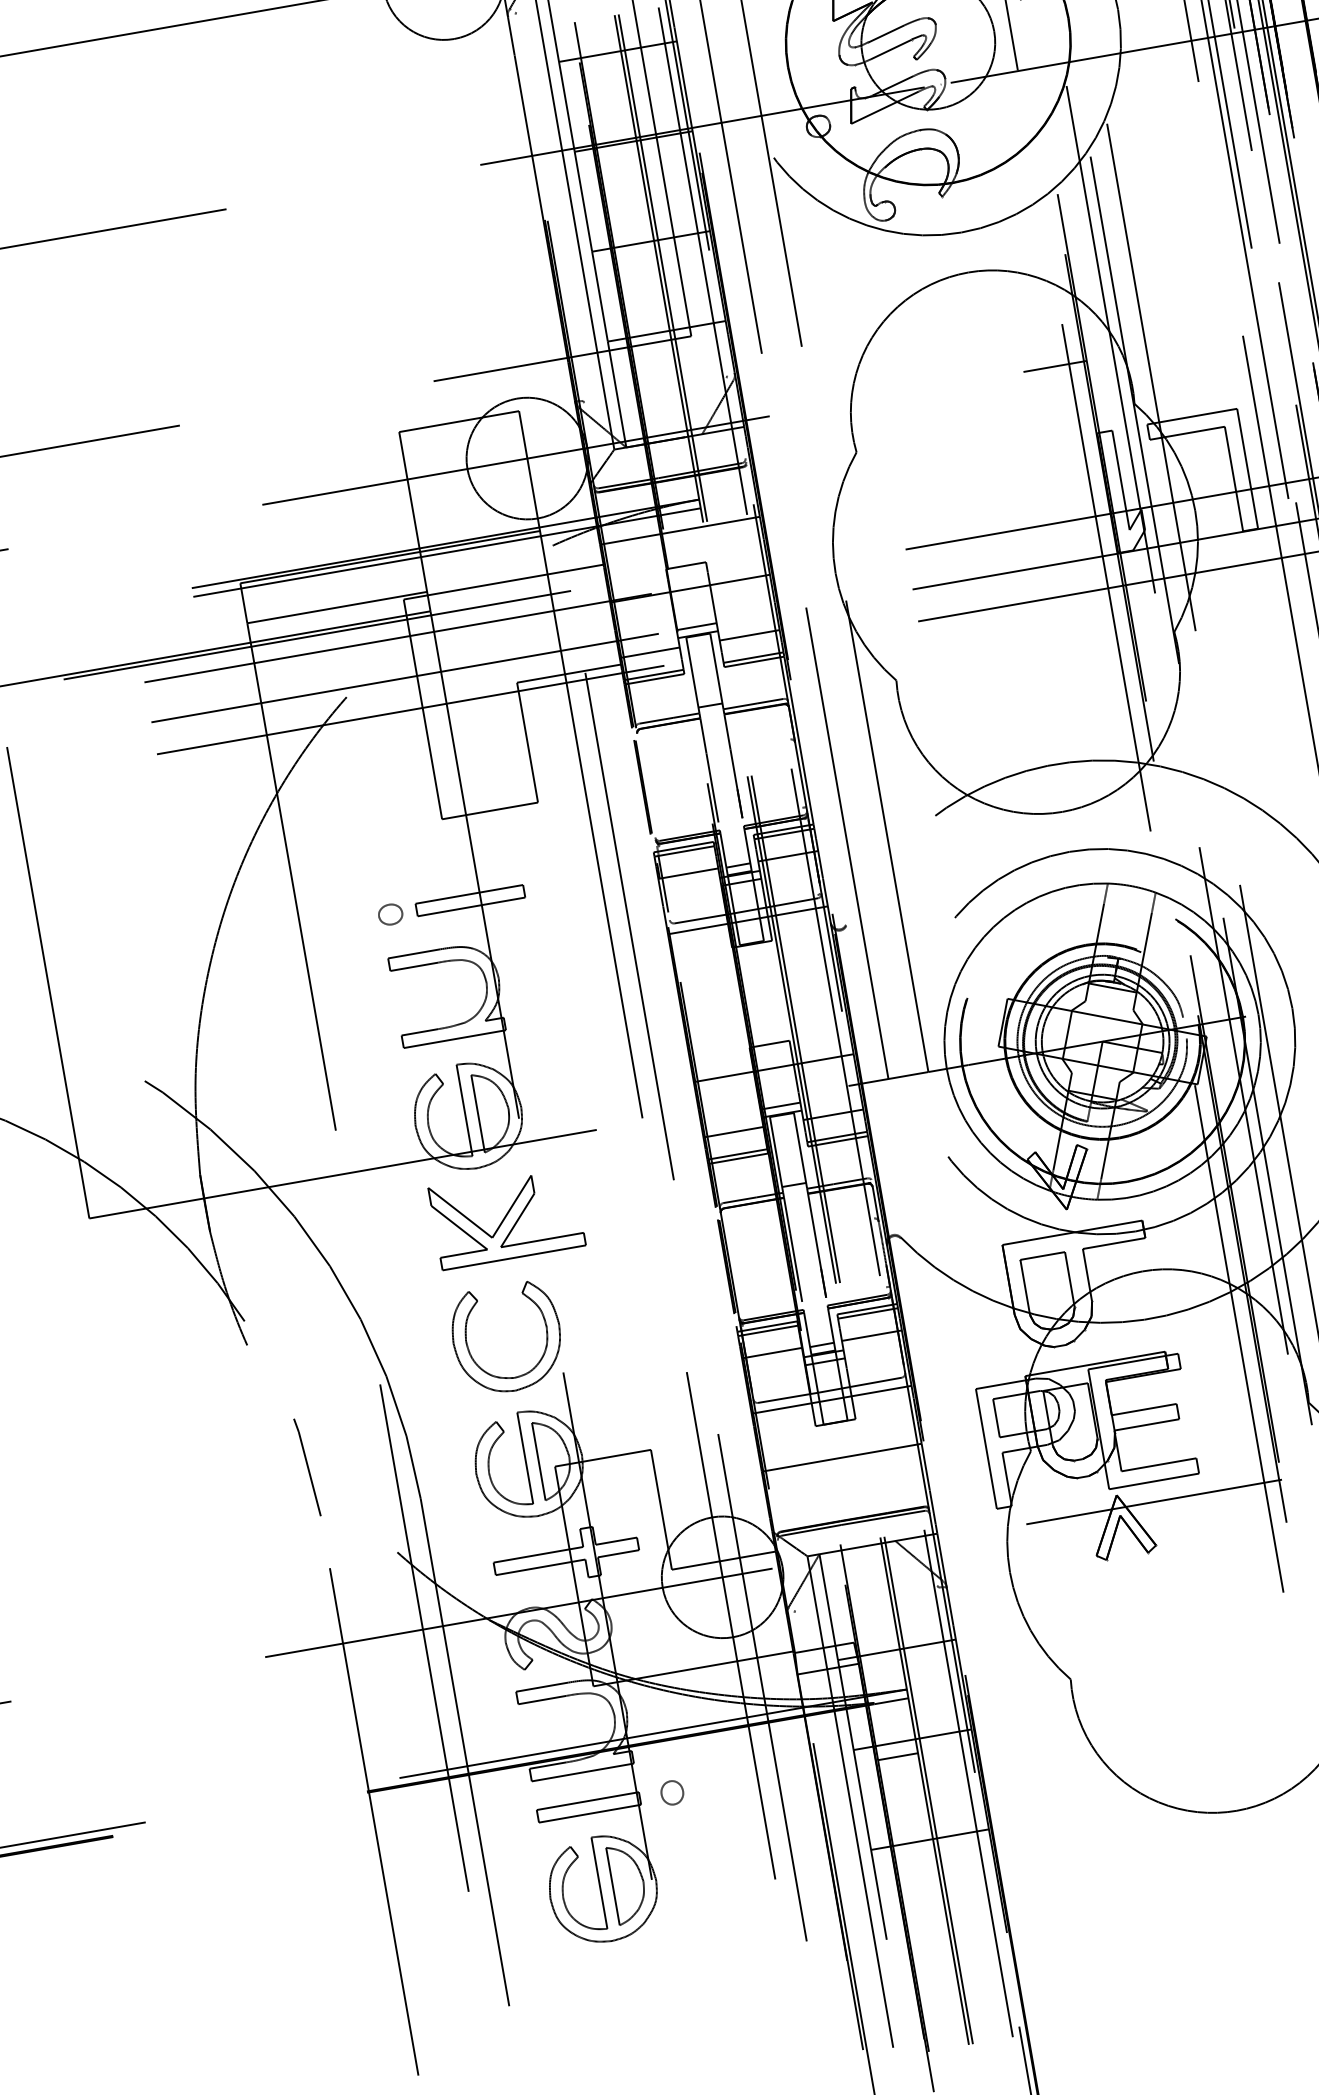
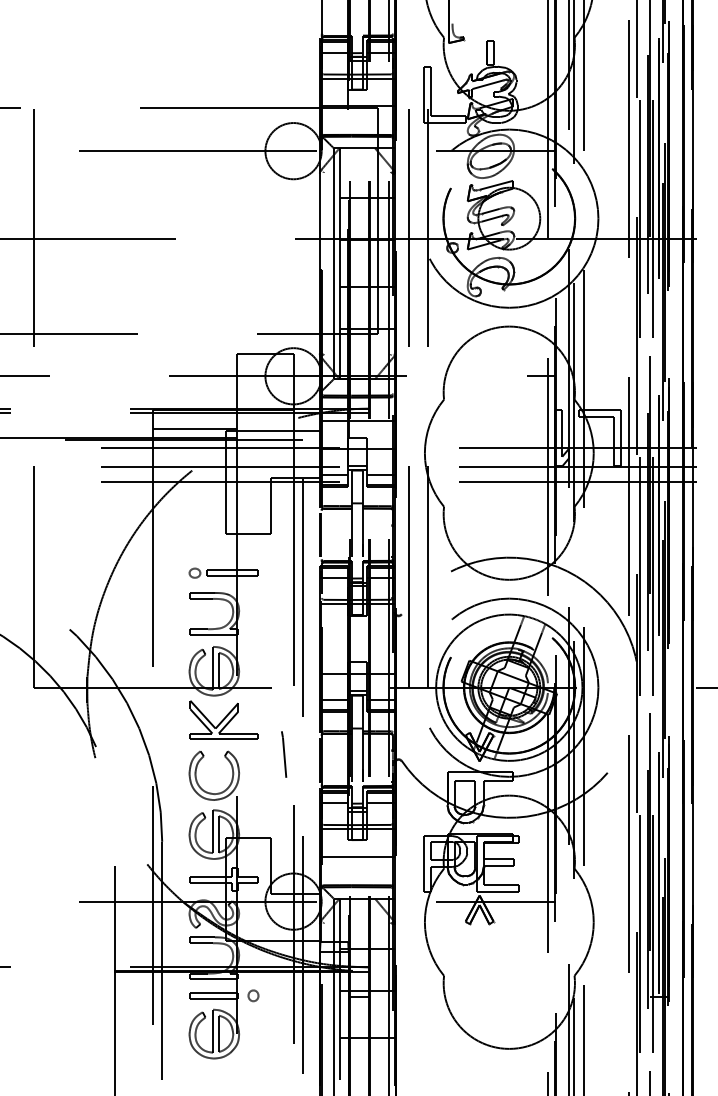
line: (308, 1467) -> (284, 754), moved

